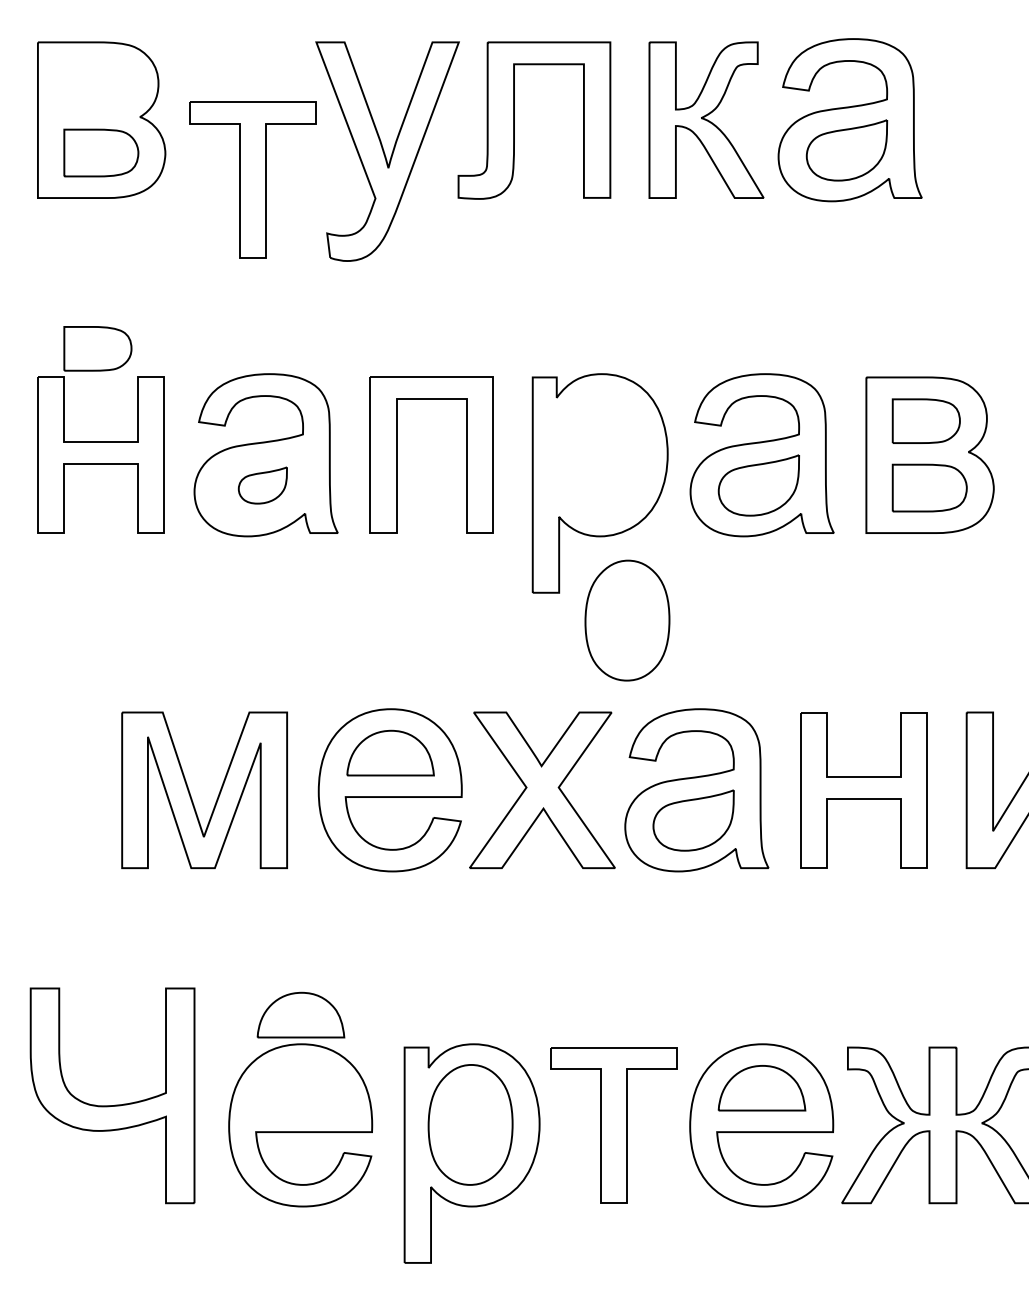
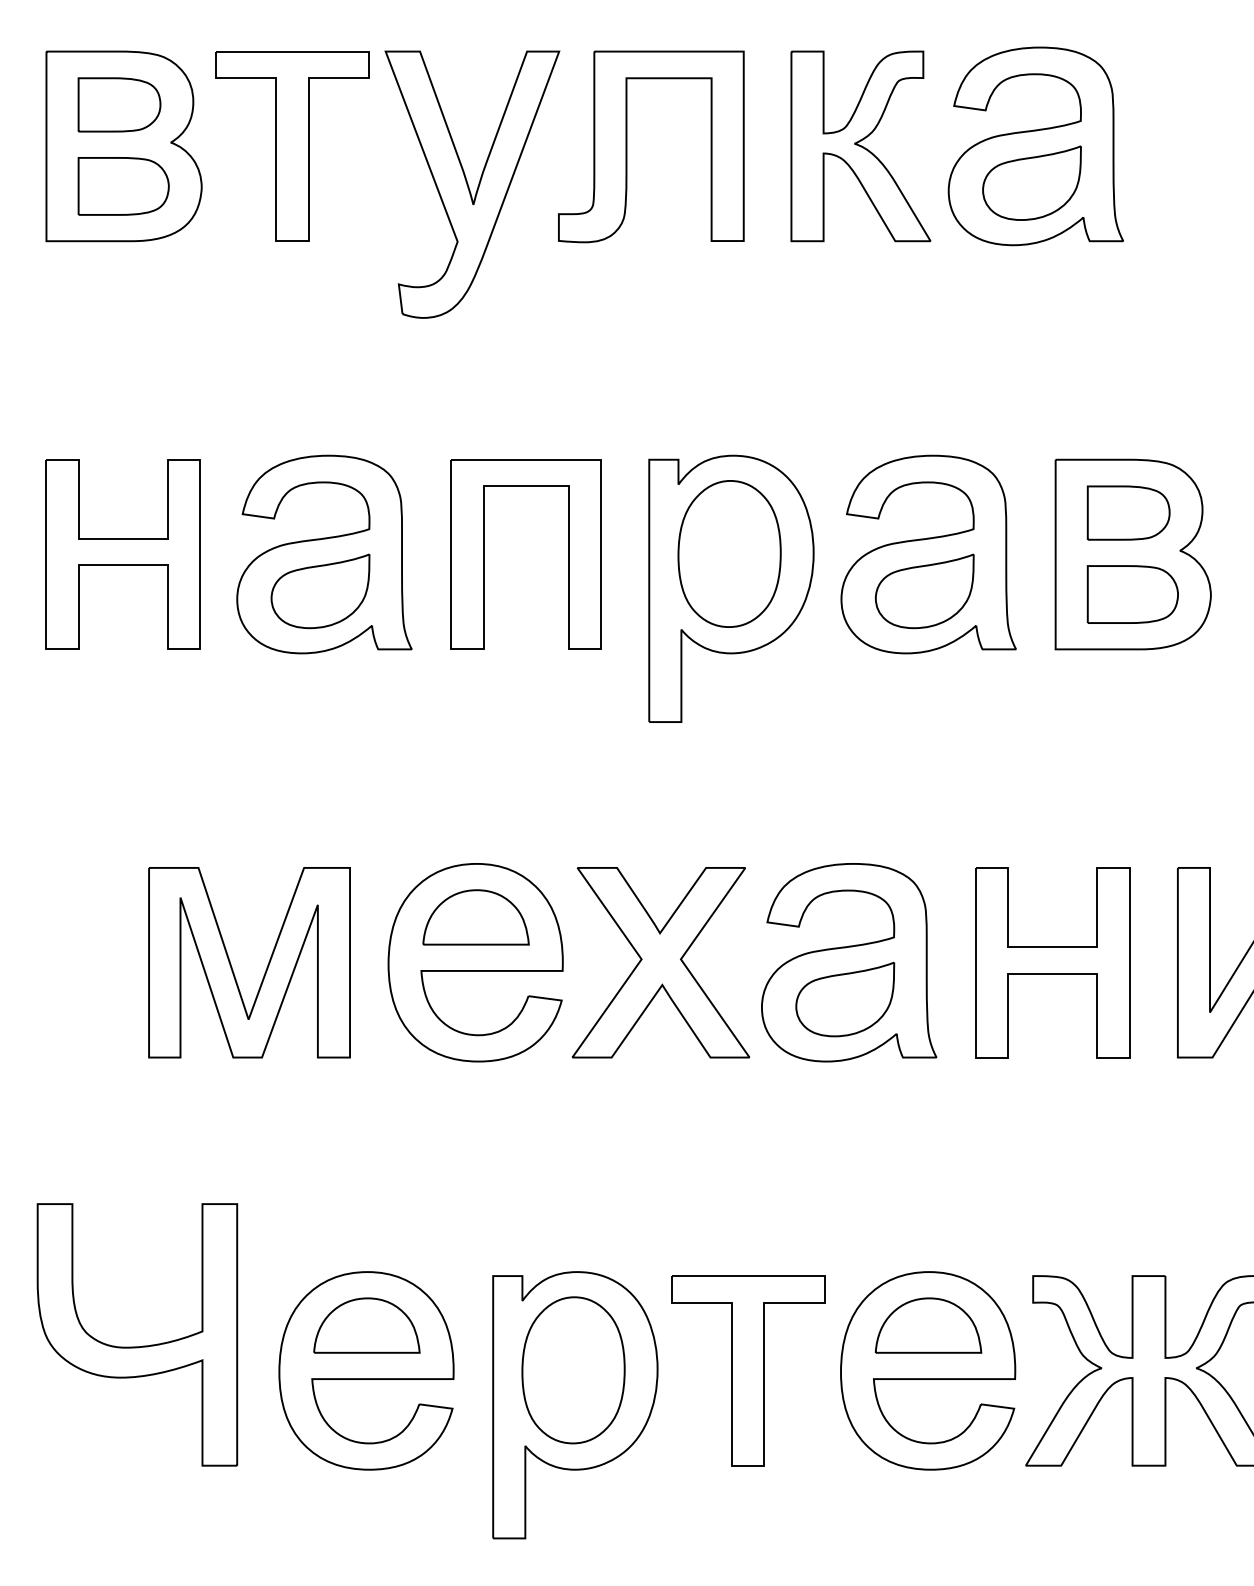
part: (253, 180) -> (292, 146), moved
part: (97, 348) -> (119, 104), moved
part: (262, 485) -> (320, 591), size x1.67
part: (627, 620) -> (729, 553), moved
part: (300, 1015) -> (366, 1325), moved

